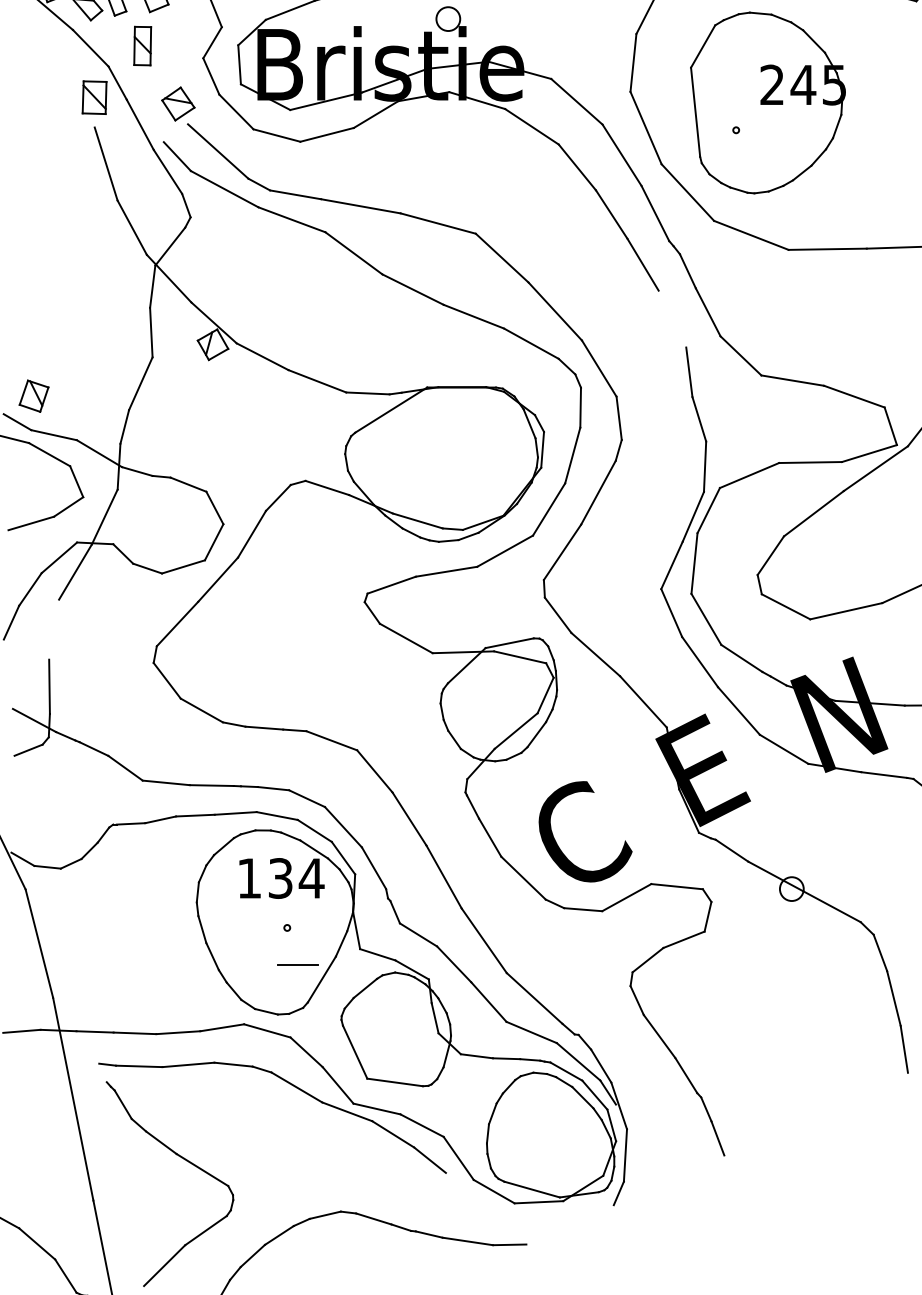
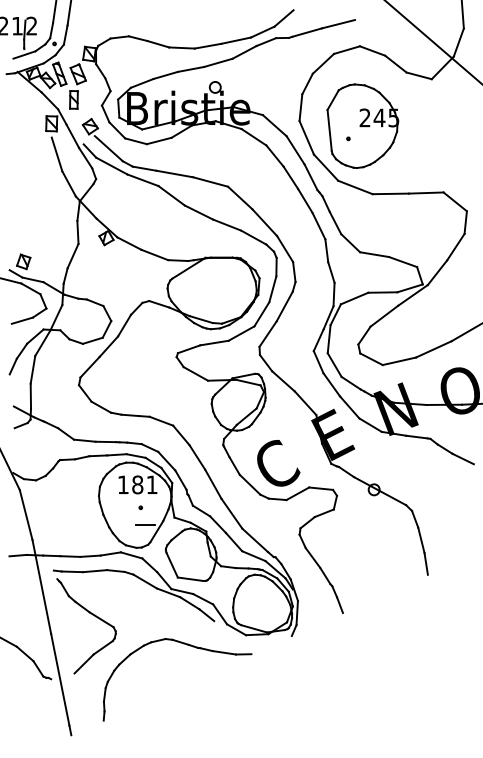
line: (671, 319) -> (318, 226), added
line: (53, 628) -> (32, 369), added
text: (297, 877) -> (145, 484), 134 -> 181

